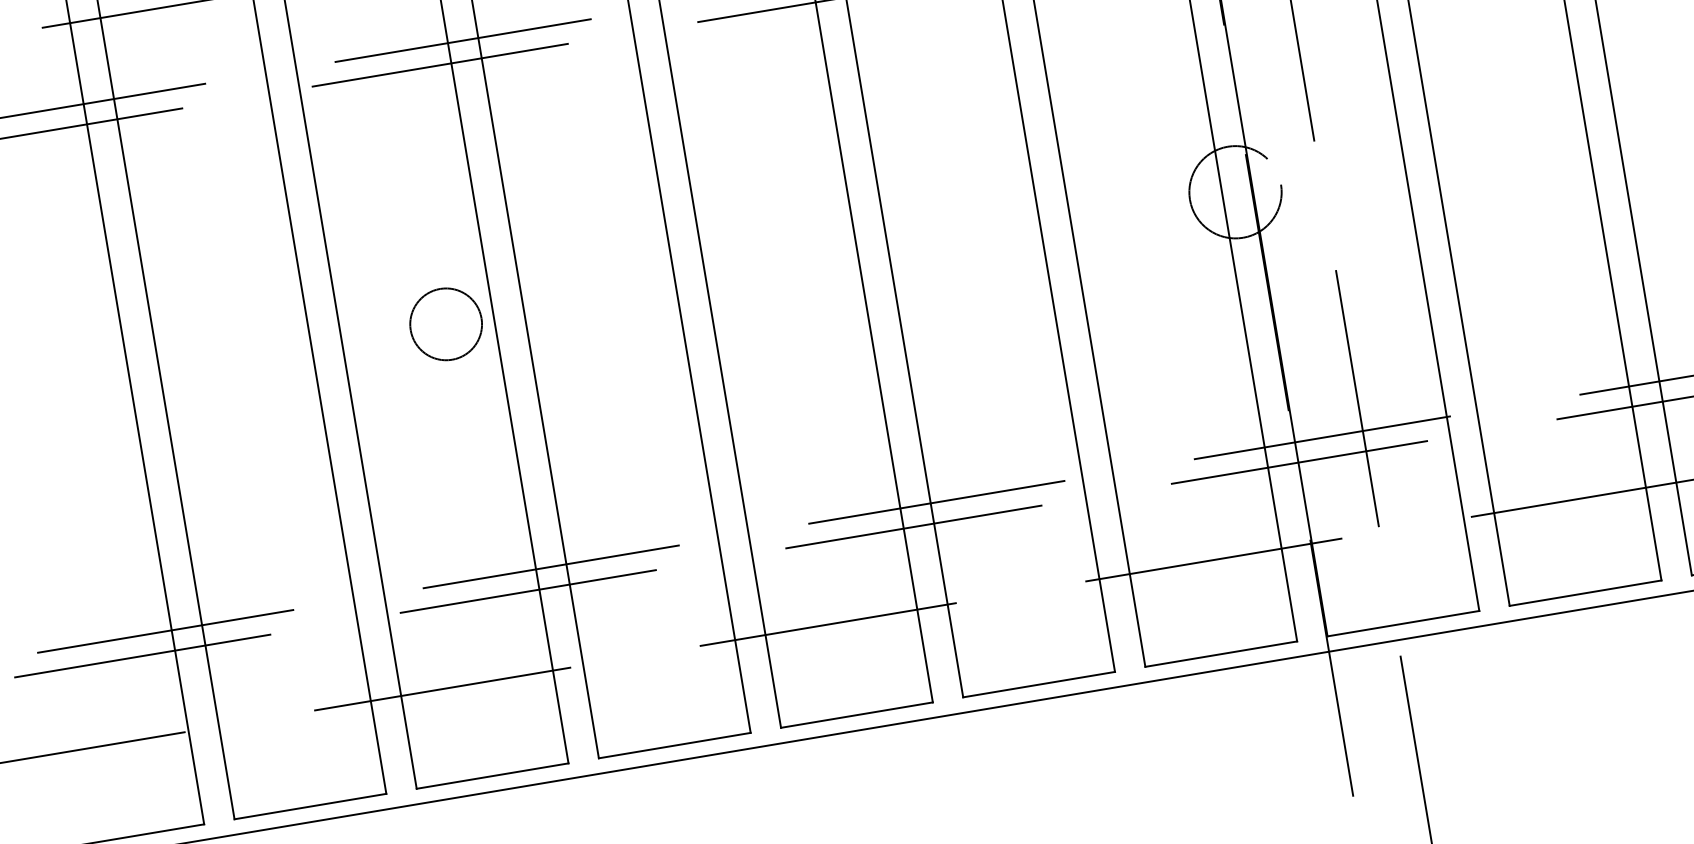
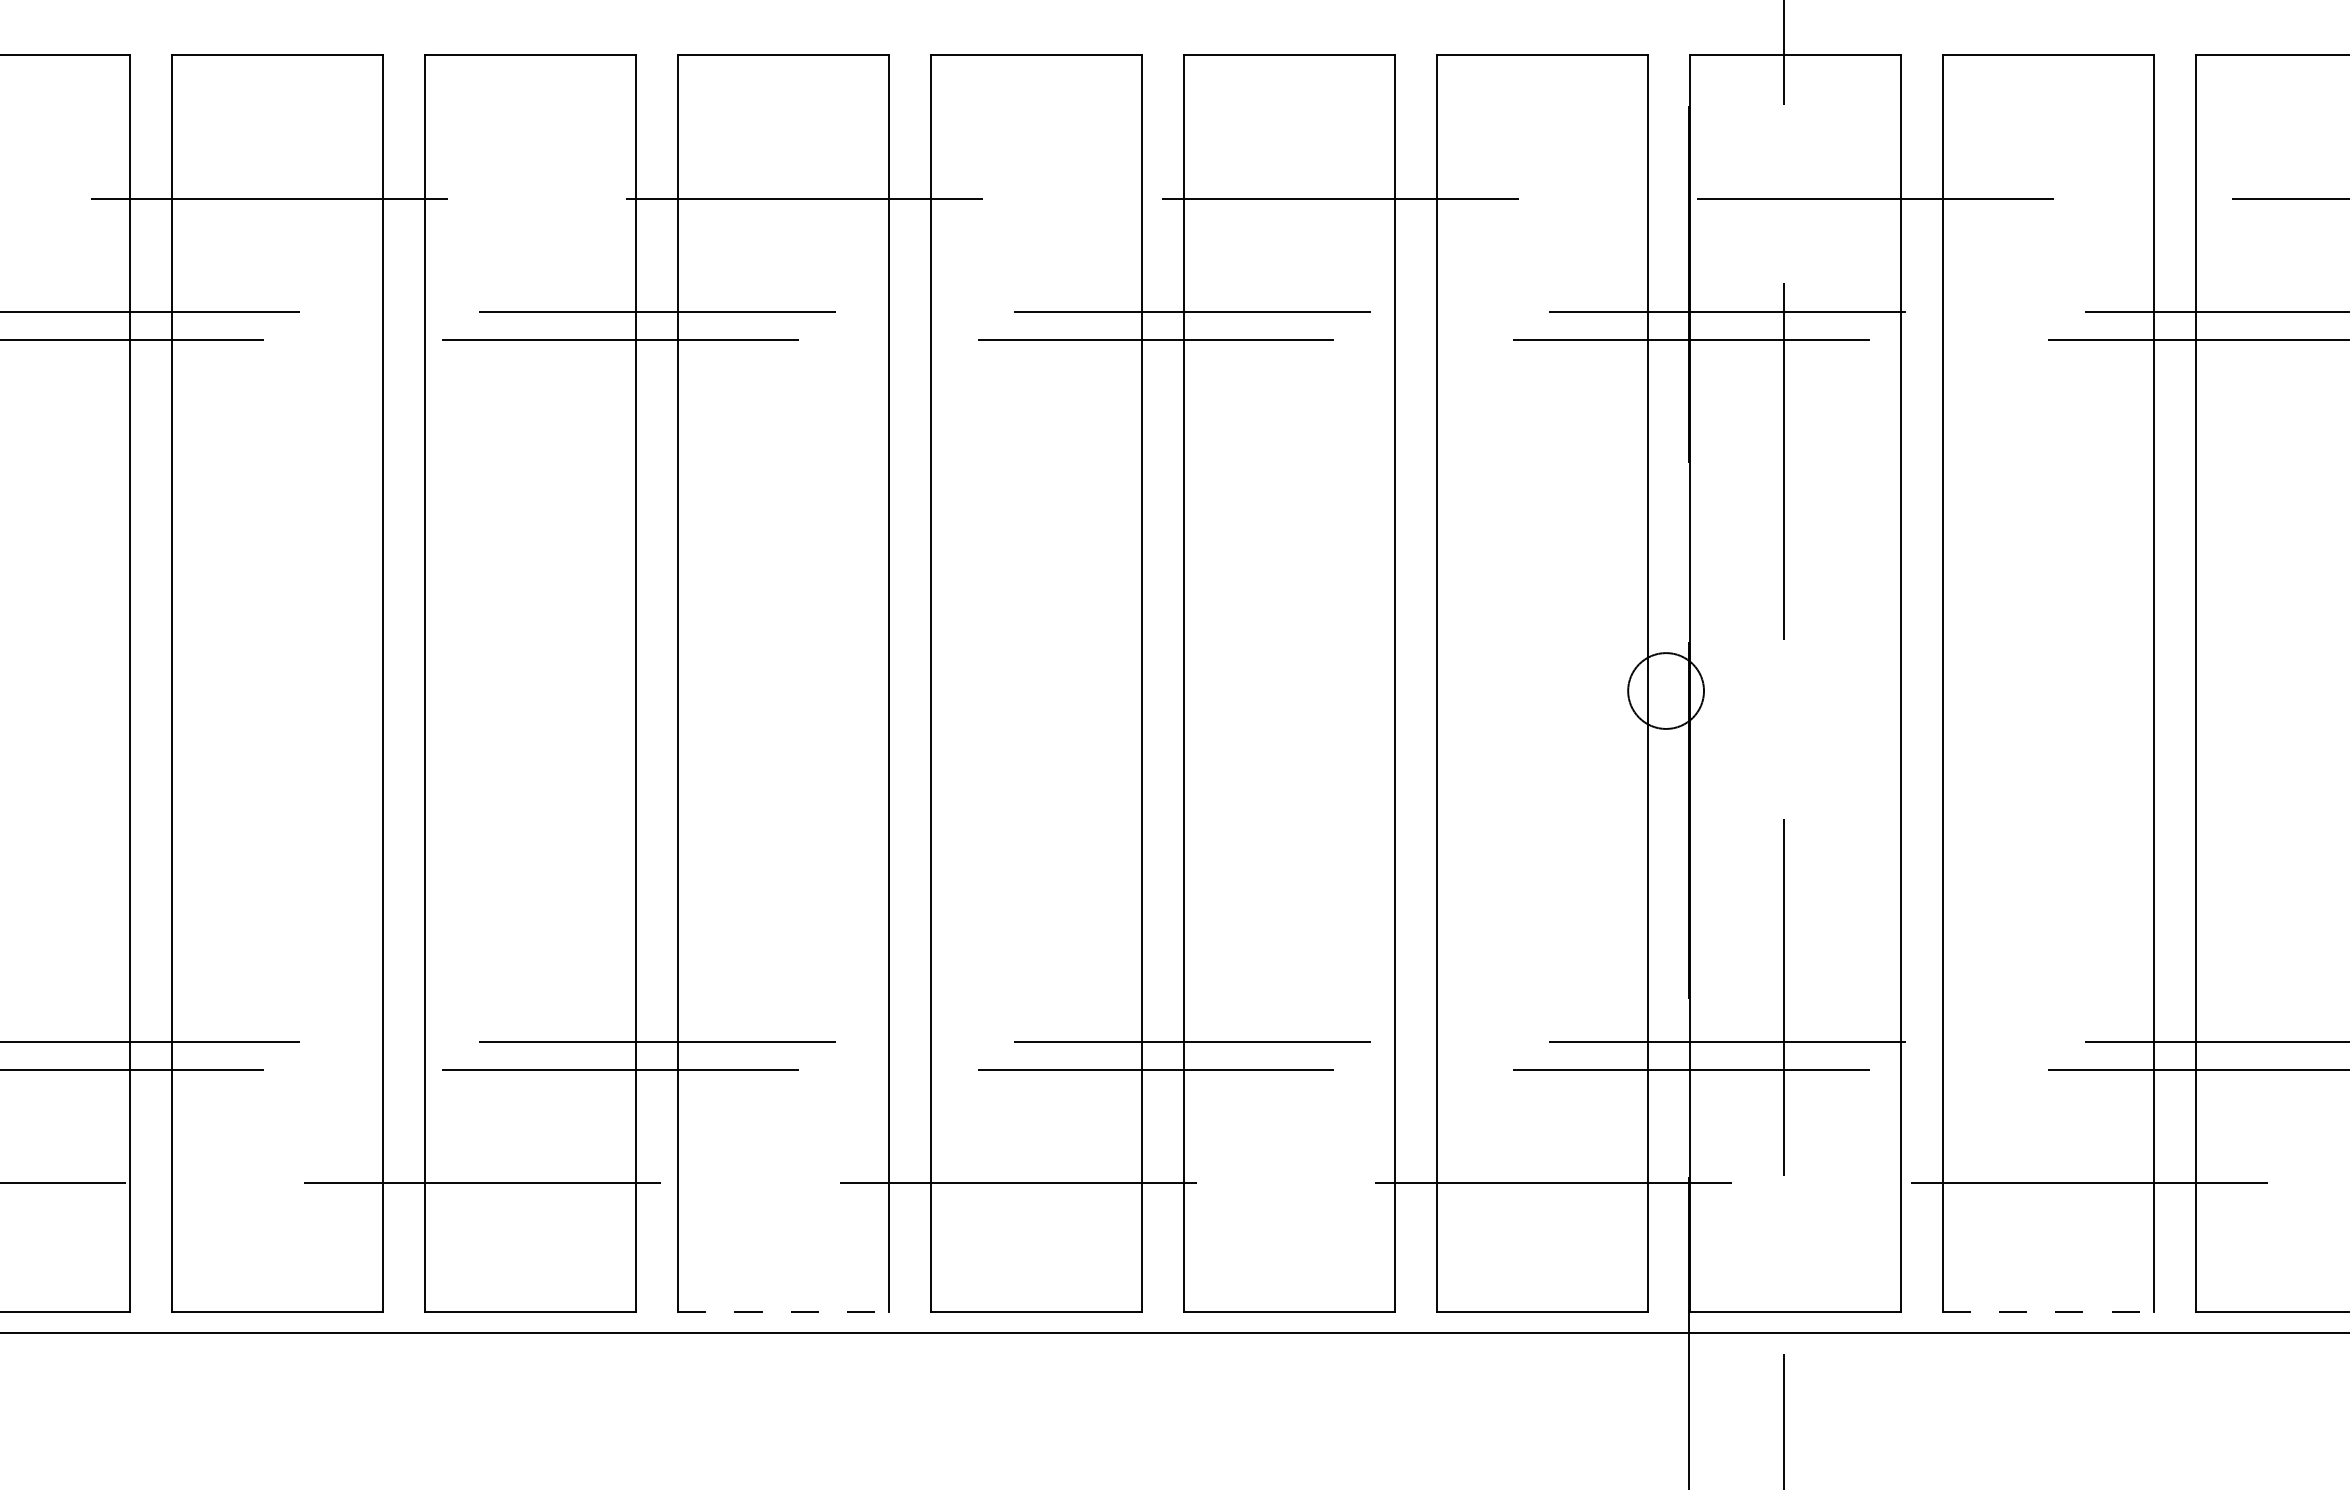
circle: (1235, 191) -> (1665, 690), size x0.6
circle: (446, 324) -> (570, 691), removed
line: (1585, 593) -> (2048, 1311), solid -> dashed
line: (675, 745) -> (784, 1311), solid -> dashed

